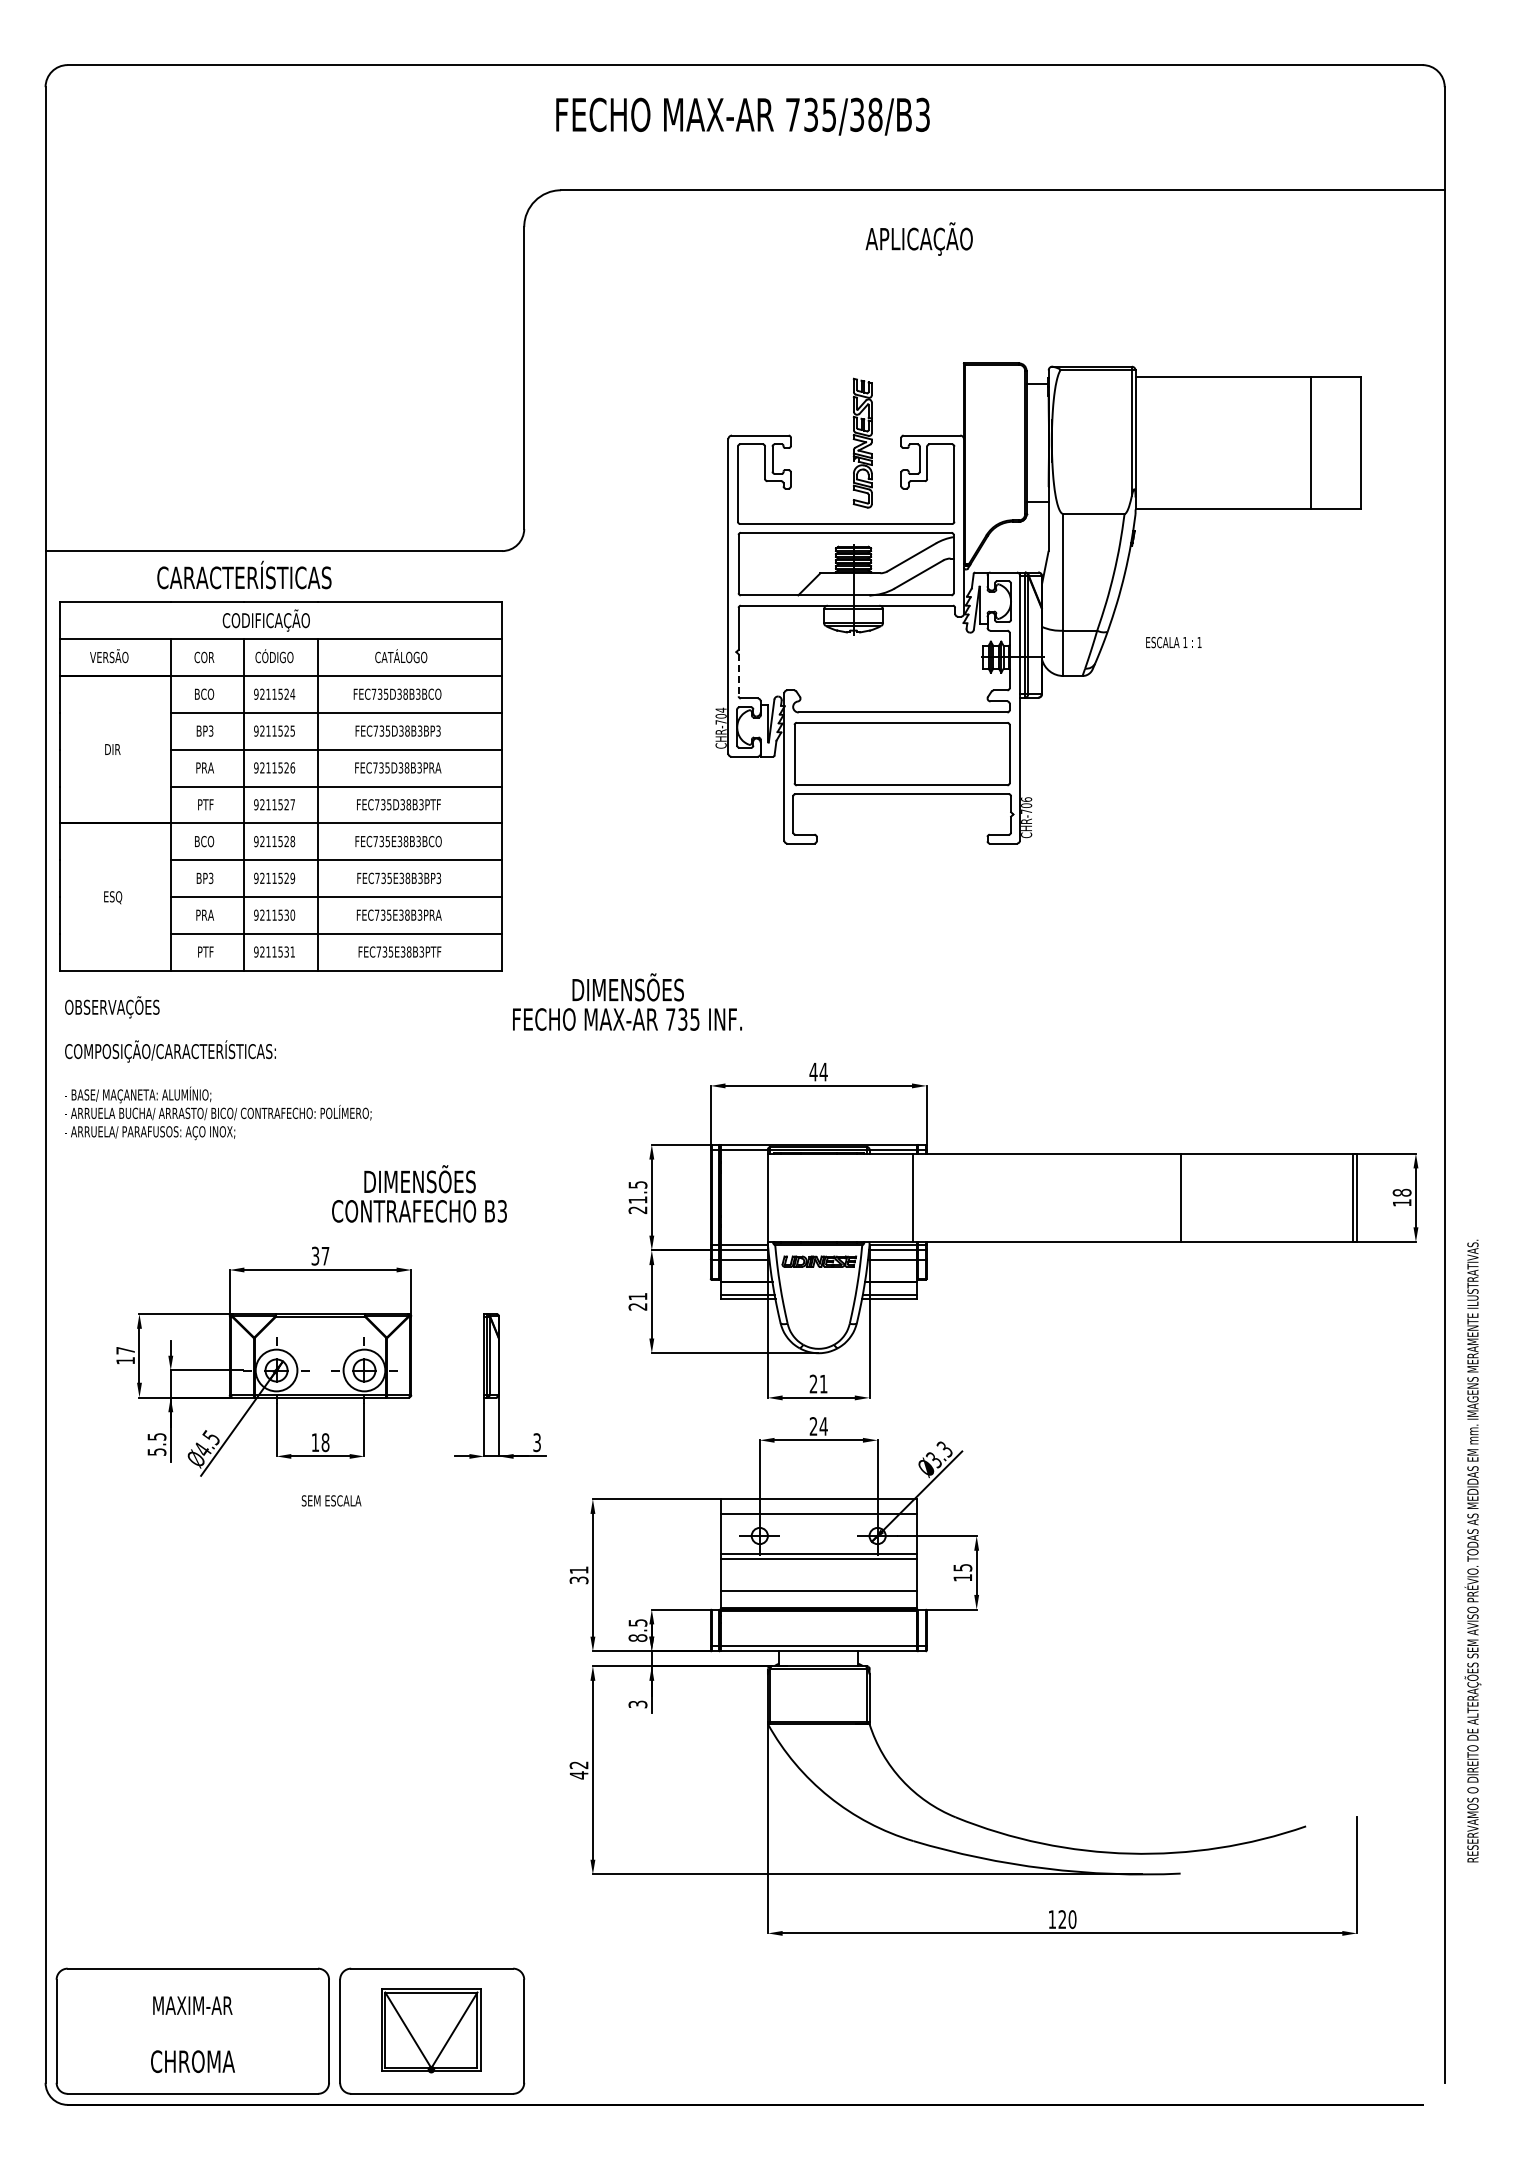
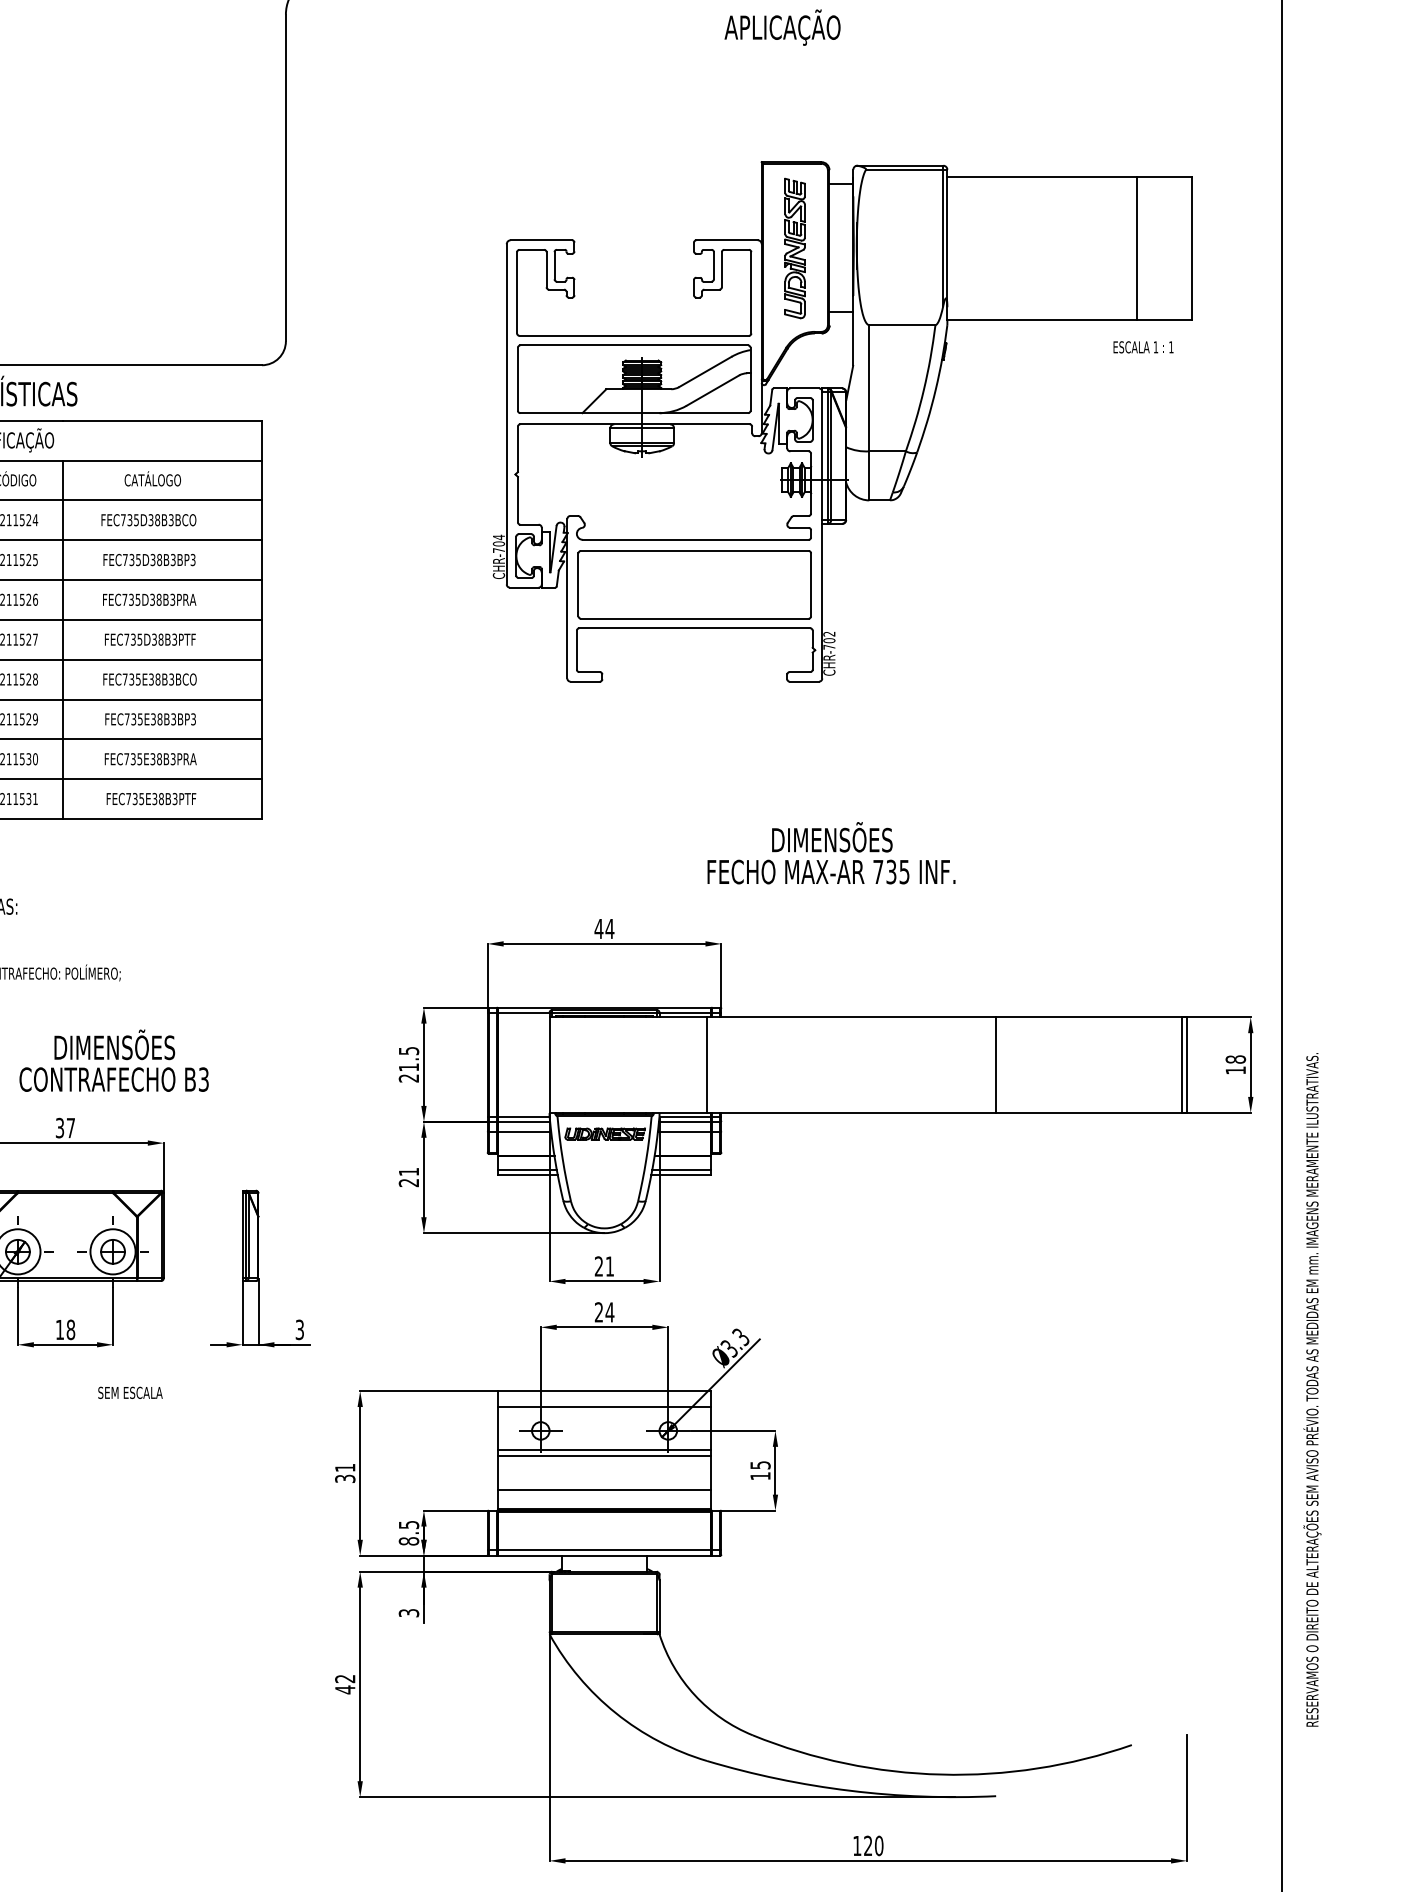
text: (918, 238) -> (781, 27), moved
part: (862, 442) -> (794, 247), moved
text: (1173, 642) -> (1143, 347), moved
line: (738, 675) -> (517, 499), dashed -> solid
text: (1026, 799) -> (829, 634), CHR-706 -> CHR-702
text: (627, 1001) -> (831, 852), moved
text: (419, 1193) -> (114, 1060), moved
text: (331, 1500) -> (130, 1392), moved
text: (1472, 1550) -> (1311, 1389), moved

